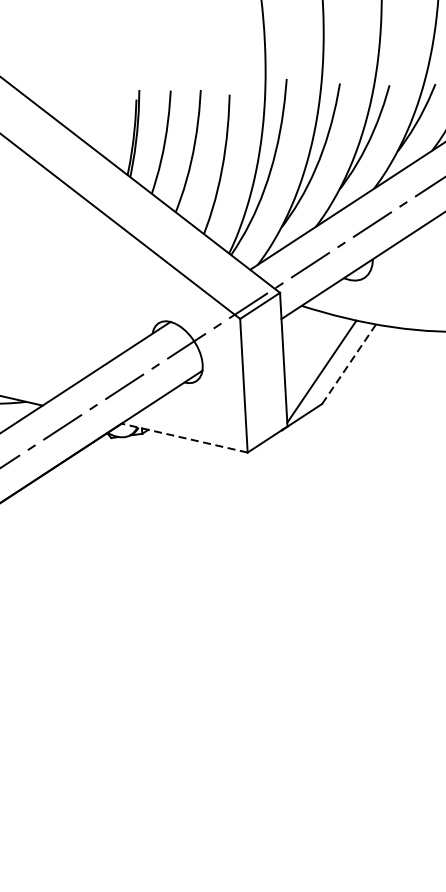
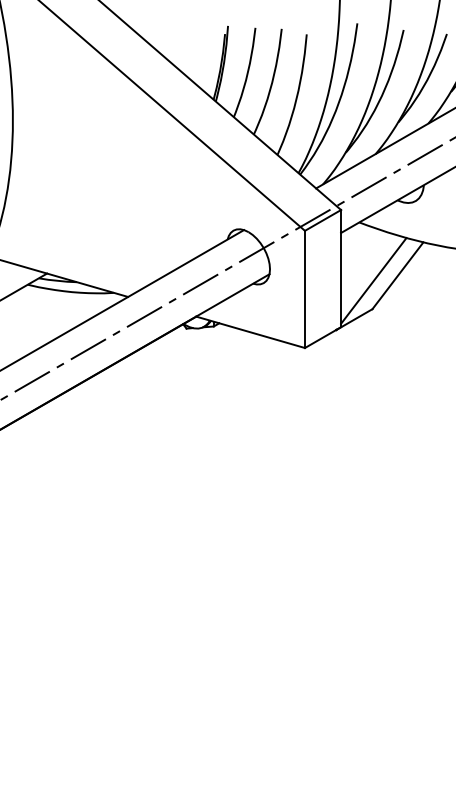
line: (348, 365) -> (397, 276), dashed -> solid
line: (184, 438) -> (250, 332), dashed -> solid

